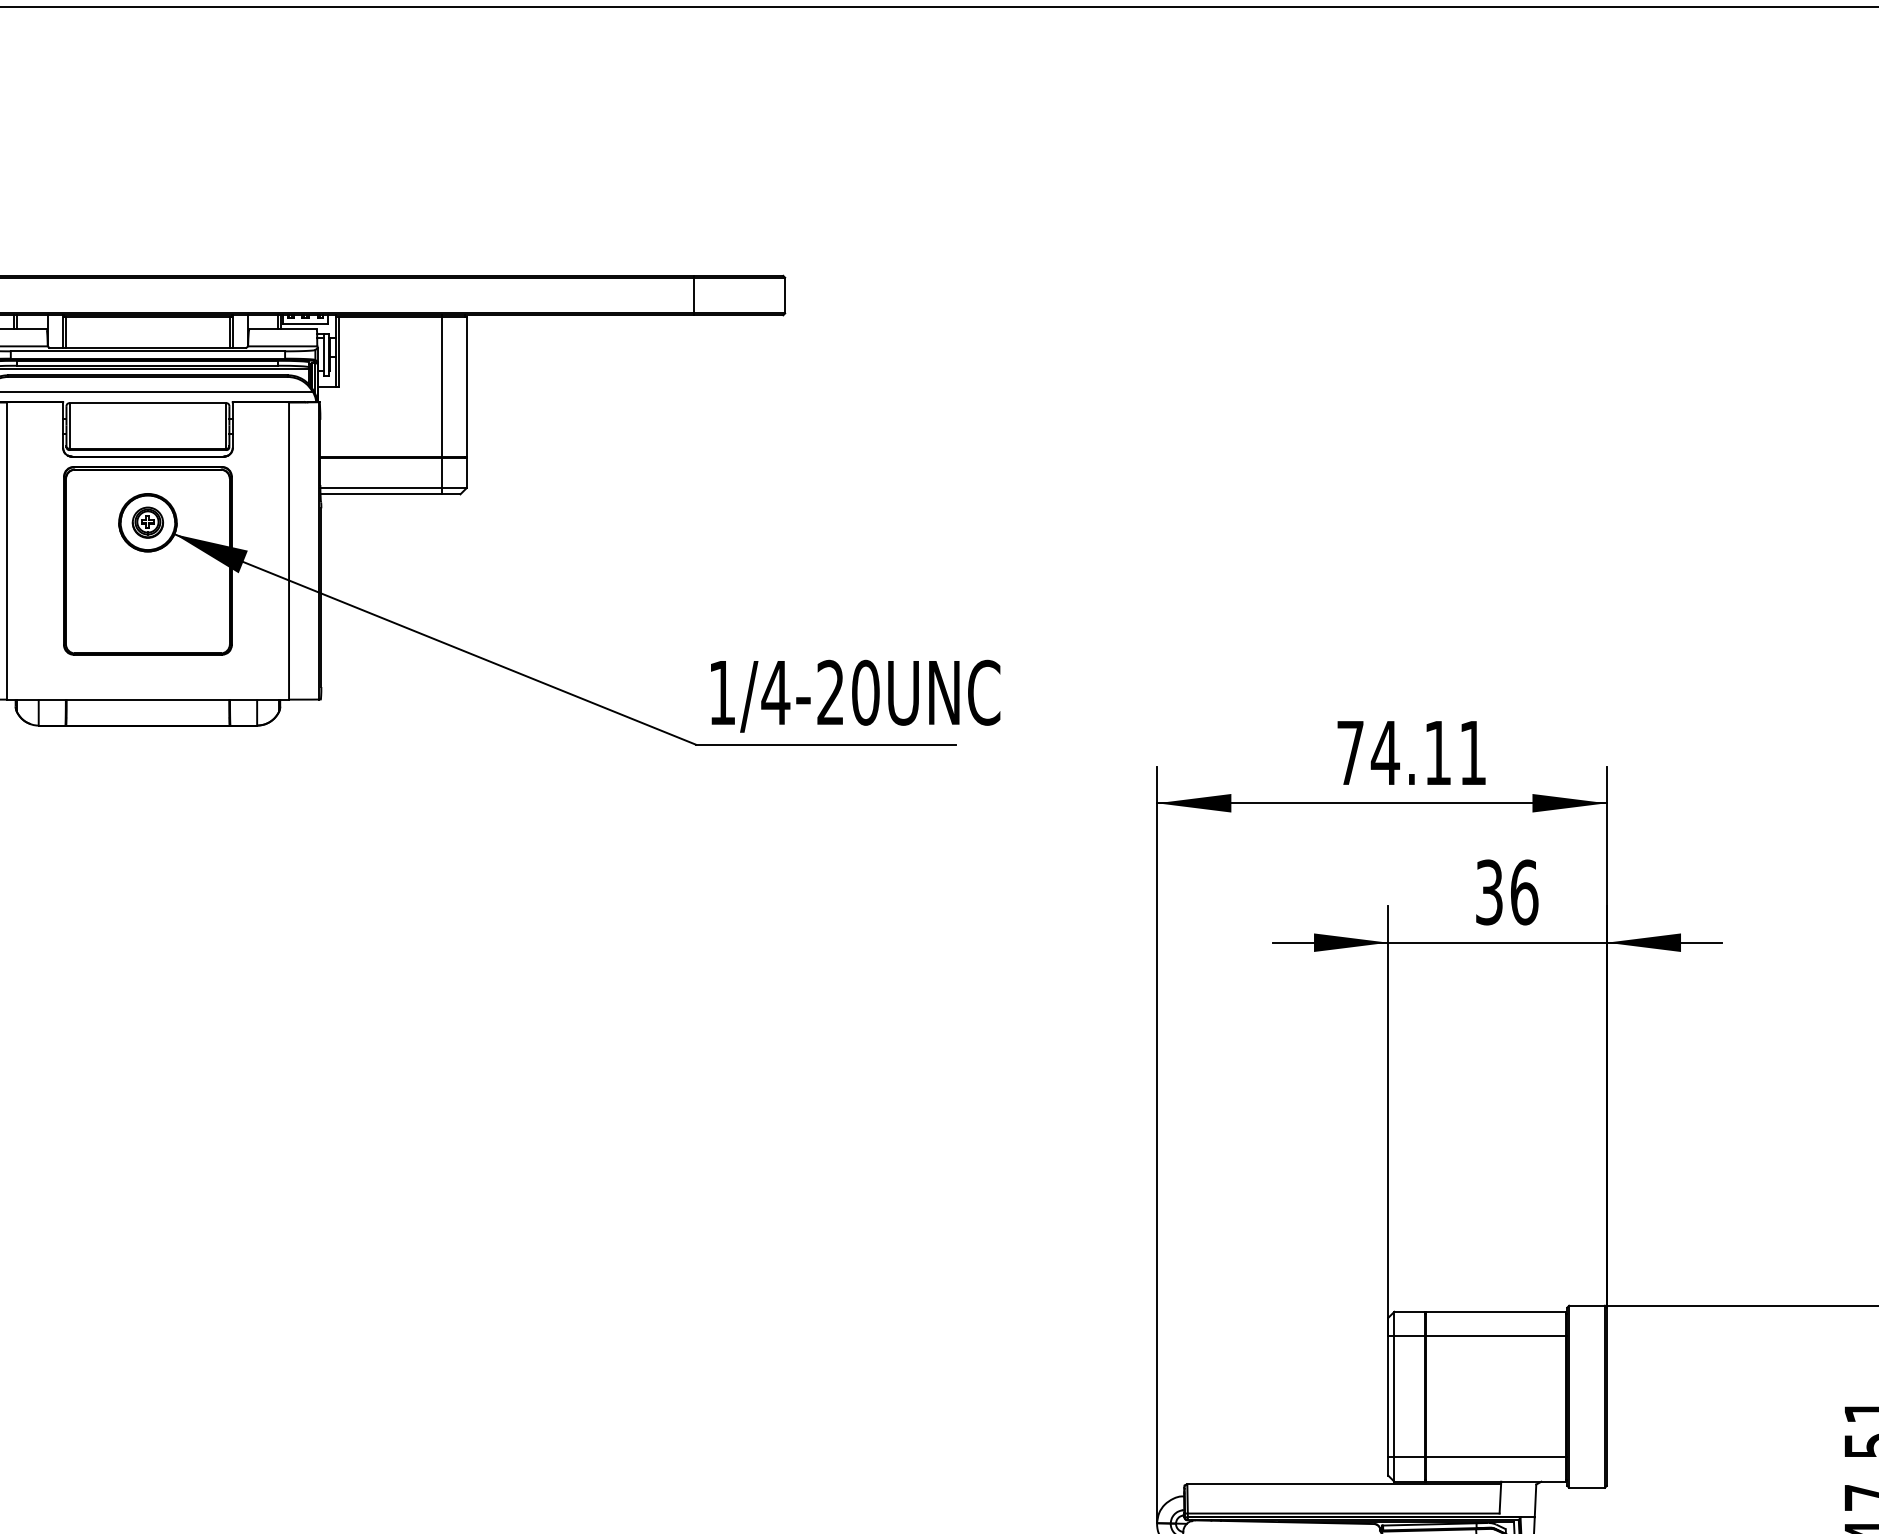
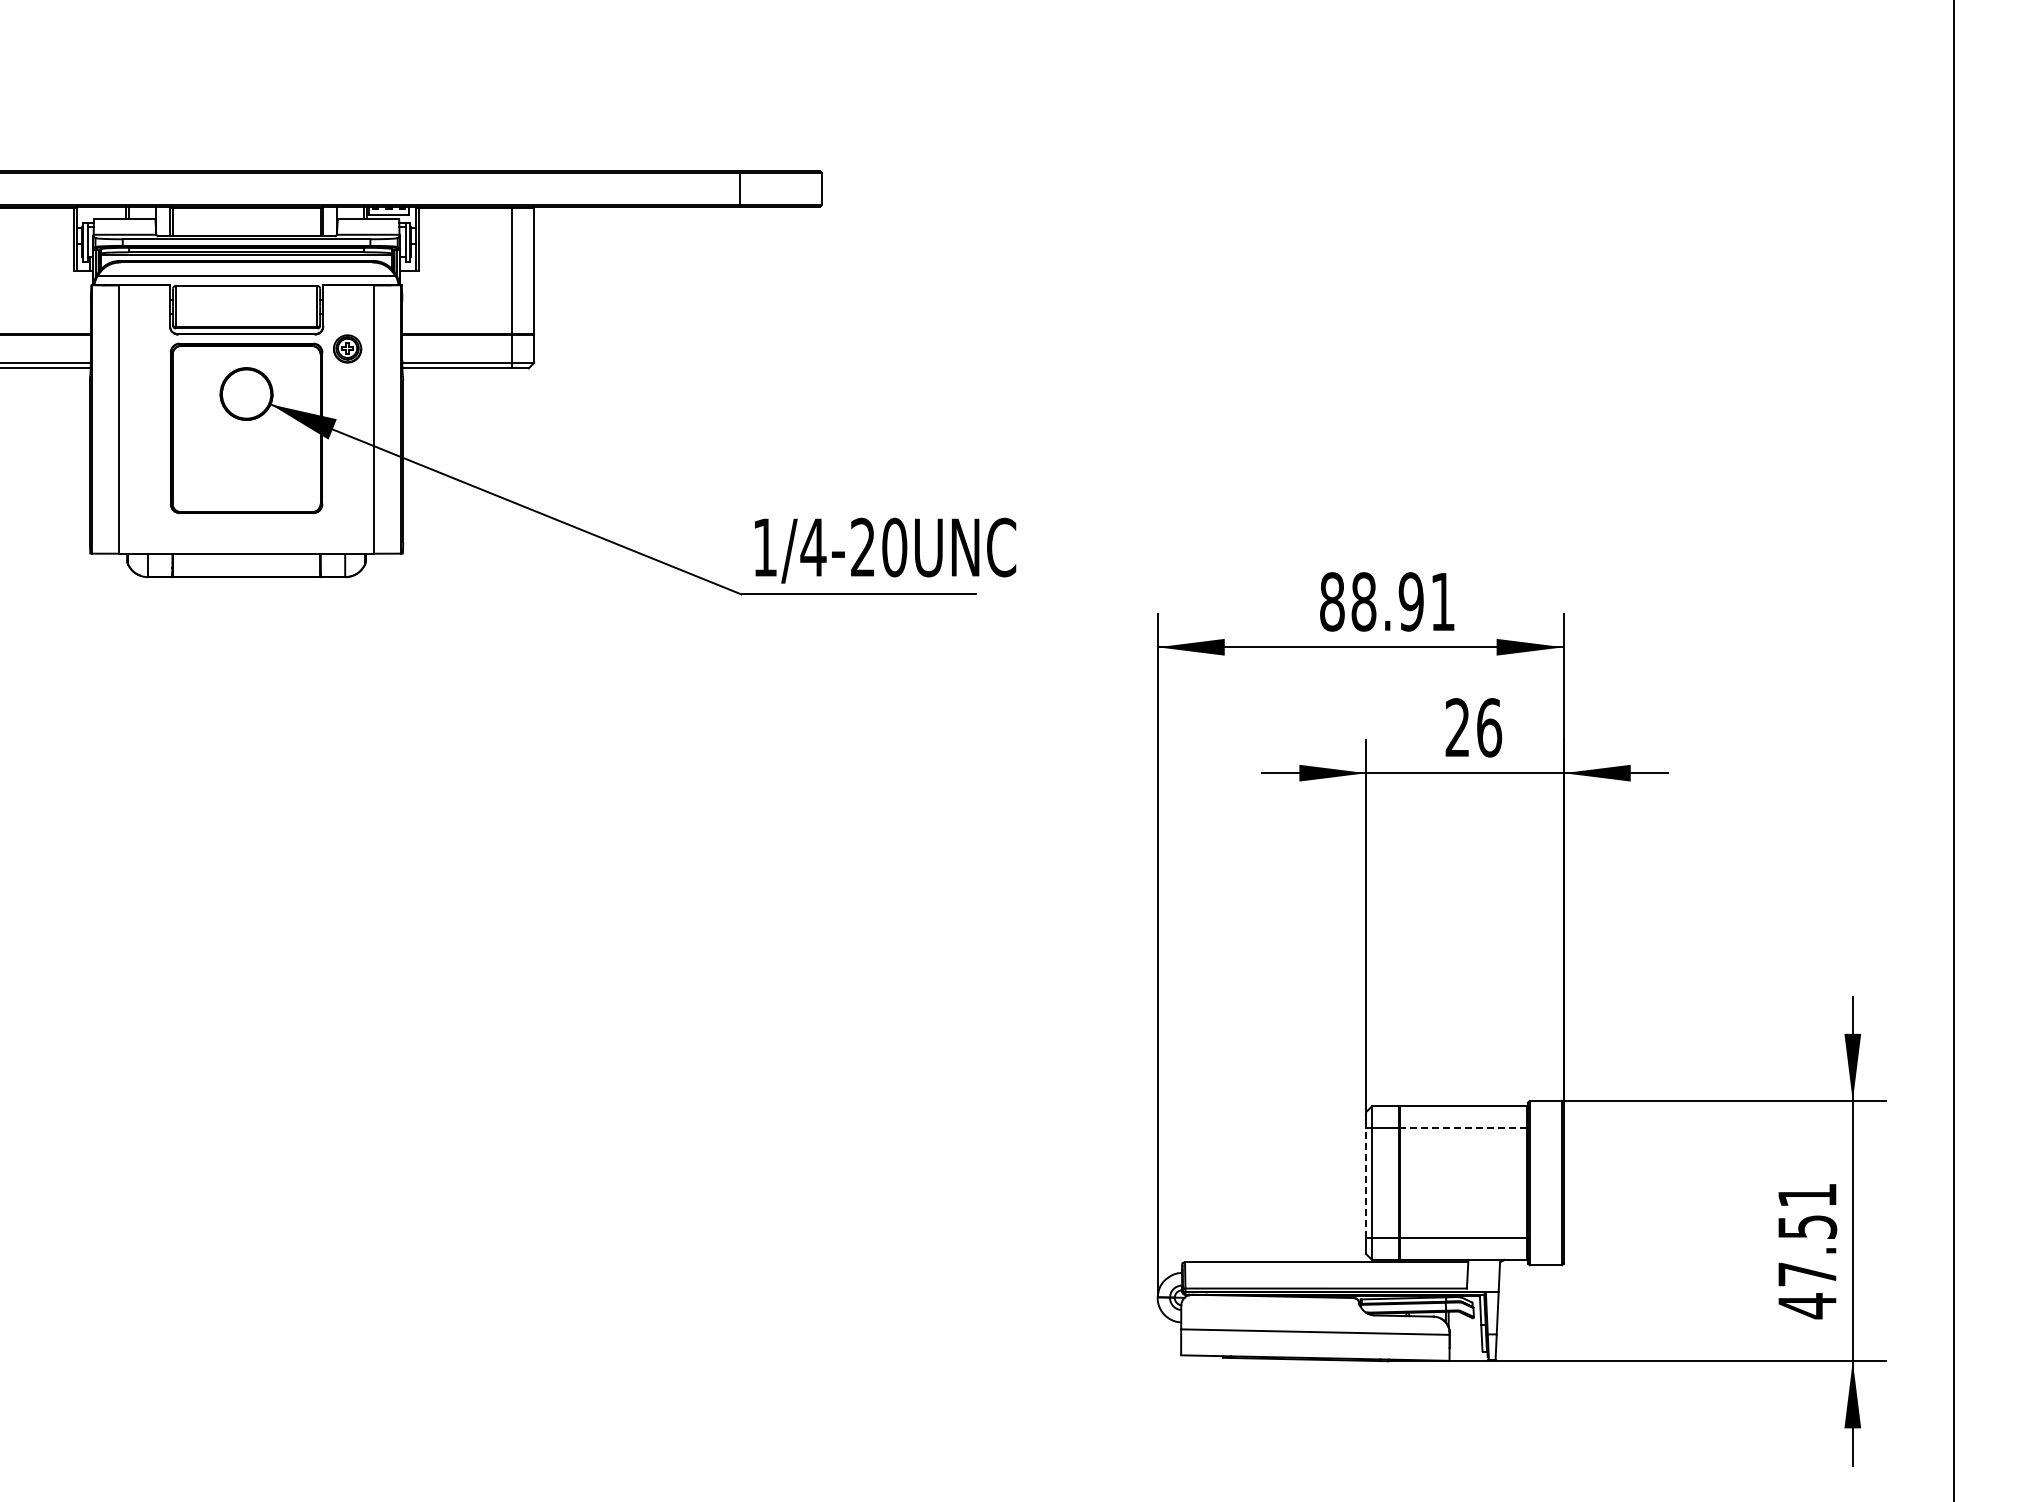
part: (147, 522) -> (347, 348), moved
text: (1393, 752) -> (1371, 601), 74.11 -> 88.91
text: (1489, 892) -> (1457, 727), 36 -> 26
line: (1495, 1336) -> (1463, 1128), solid -> dashed
line: (1388, 1397) -> (1366, 1183), solid -> dashed

